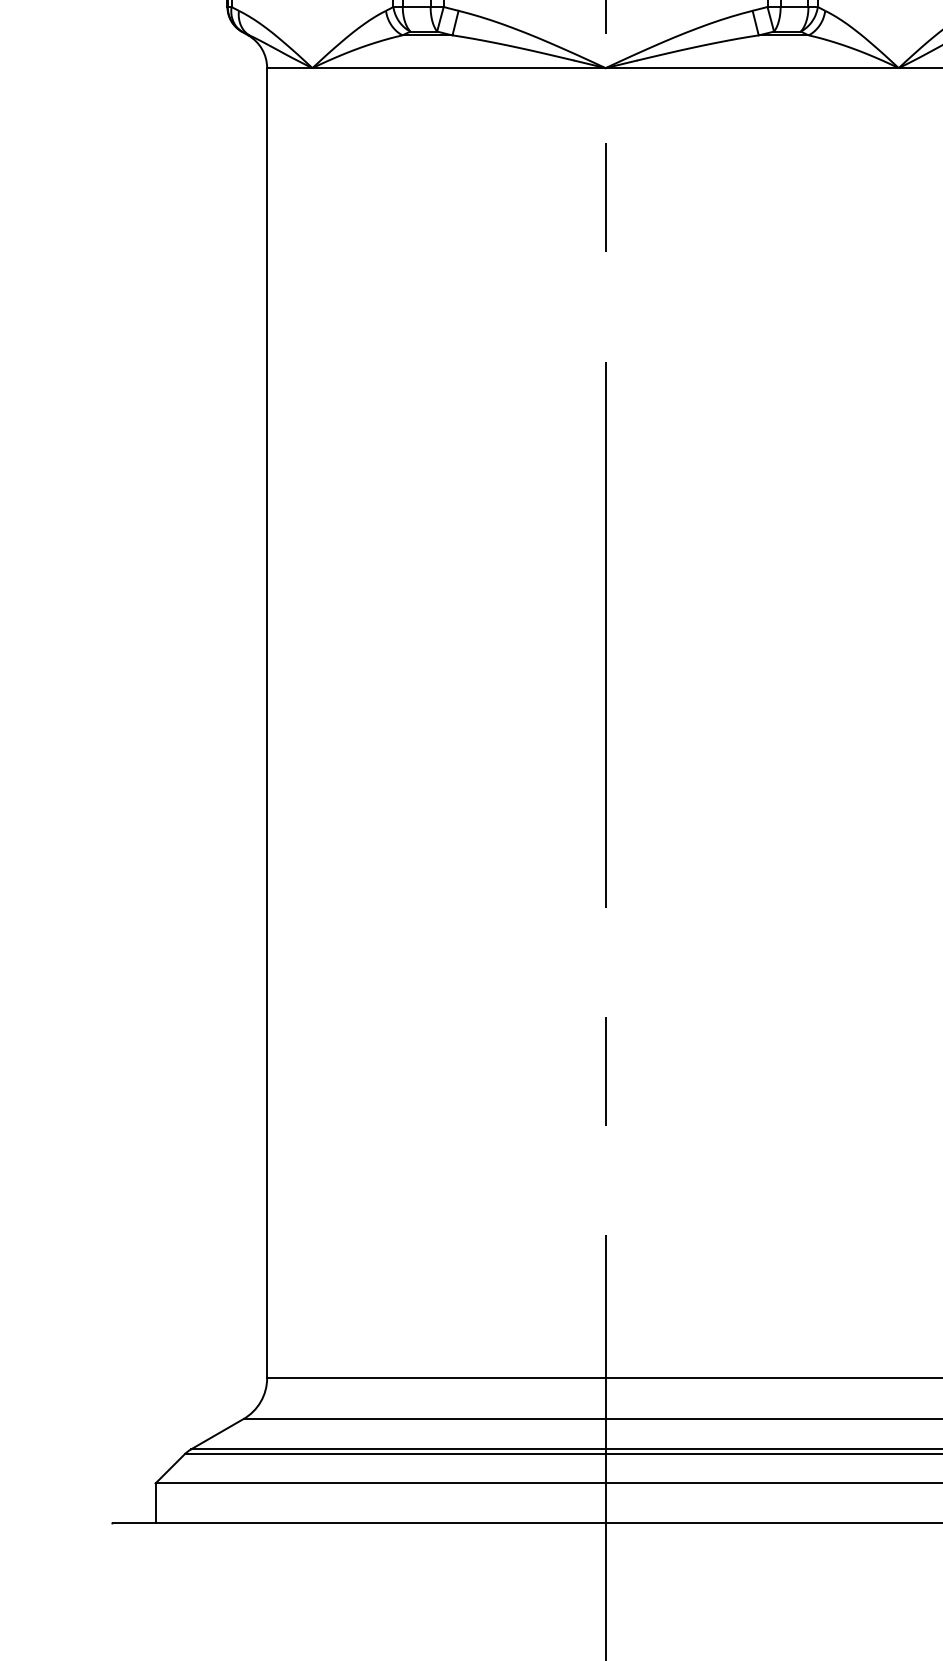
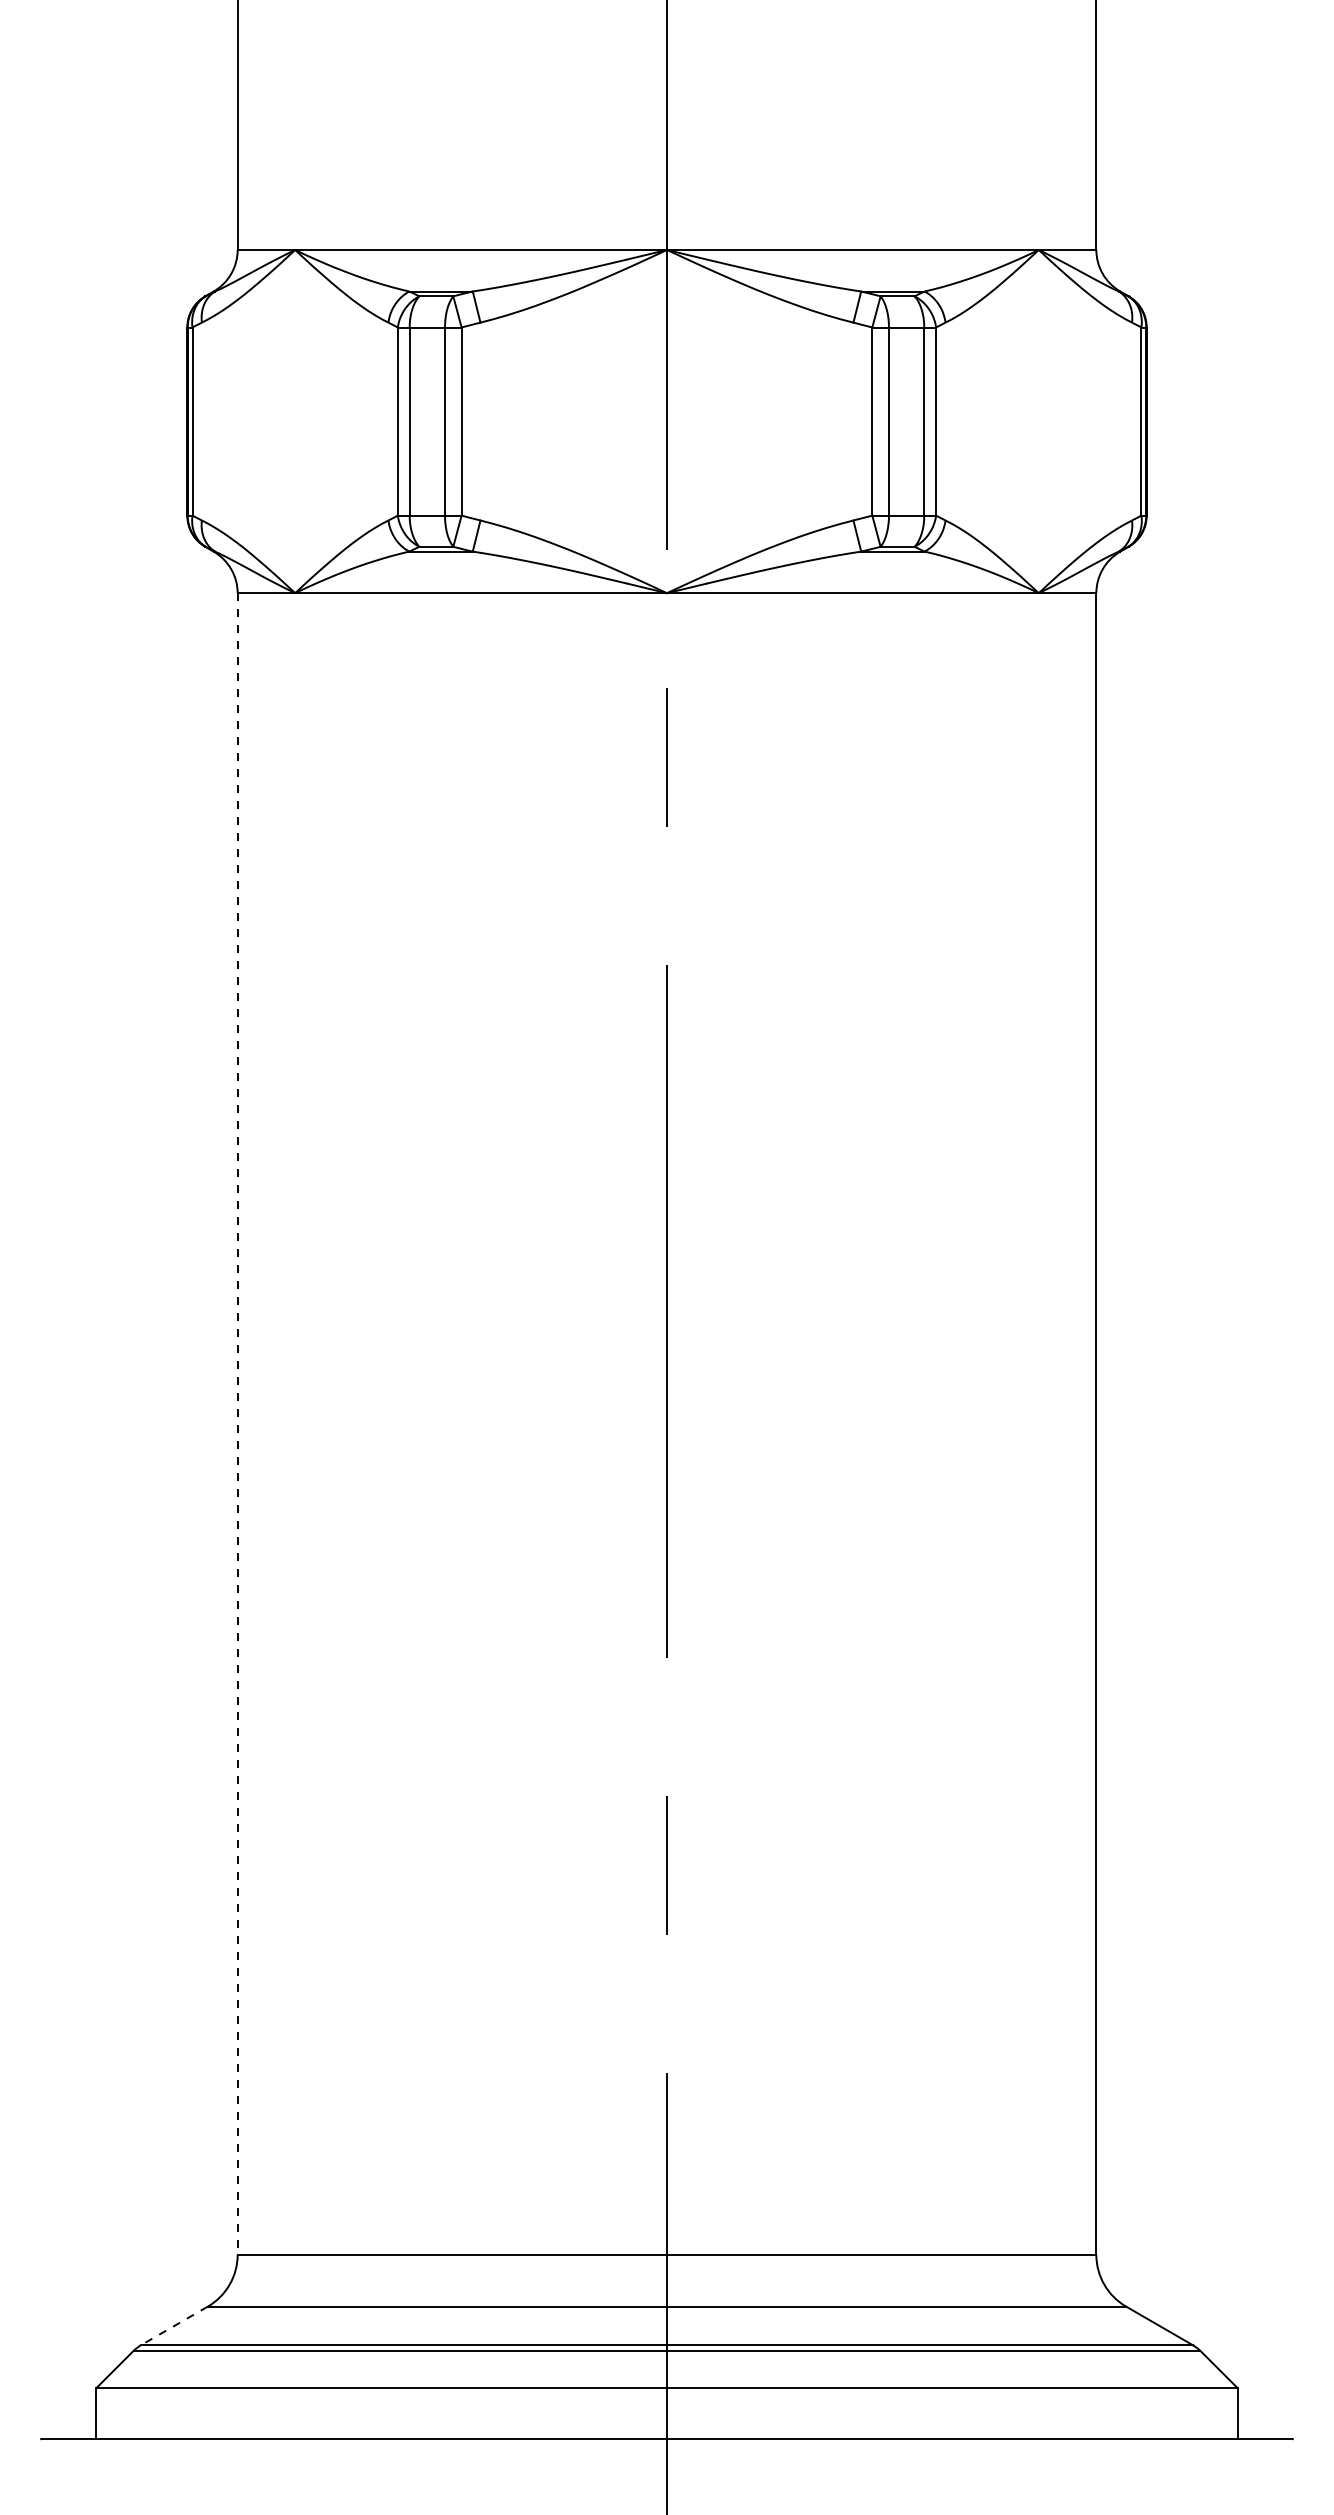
line: (267, 723) -> (237, 1424), solid -> dashed
line: (217, 1433) -> (174, 2325), solid -> dashed

